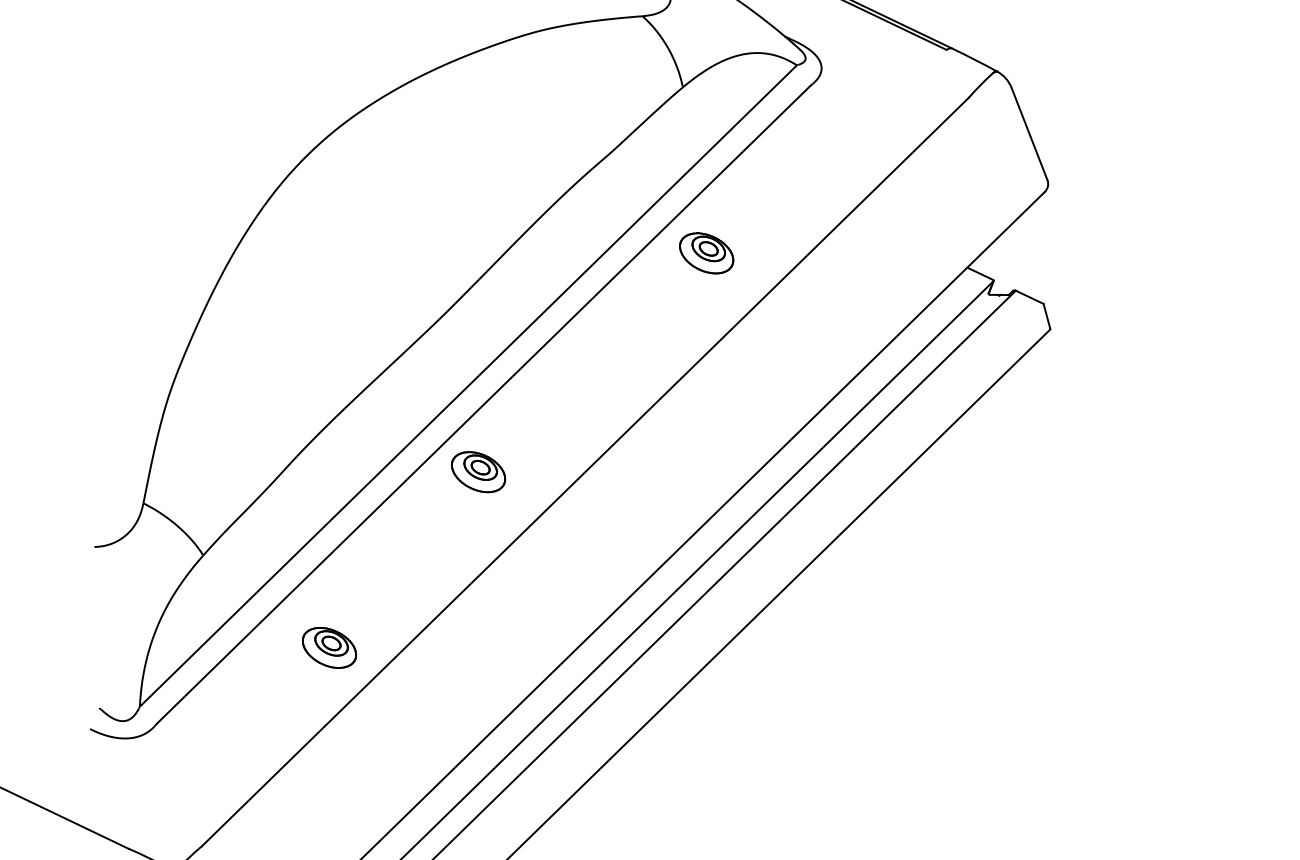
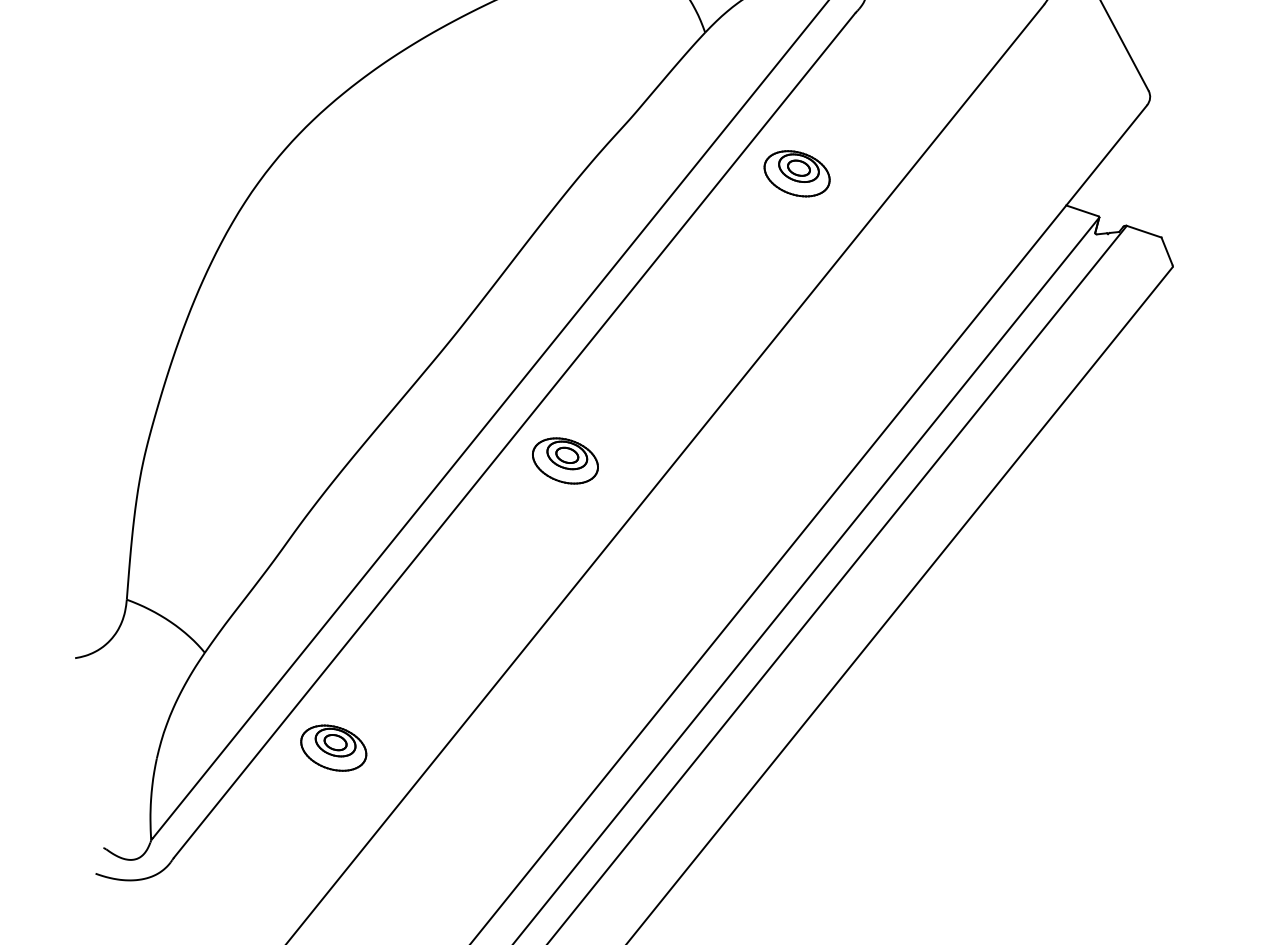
part: (706, 253) -> (796, 173), moved
part: (478, 472) -> (565, 461), moved
part: (329, 647) -> (333, 747), moved

